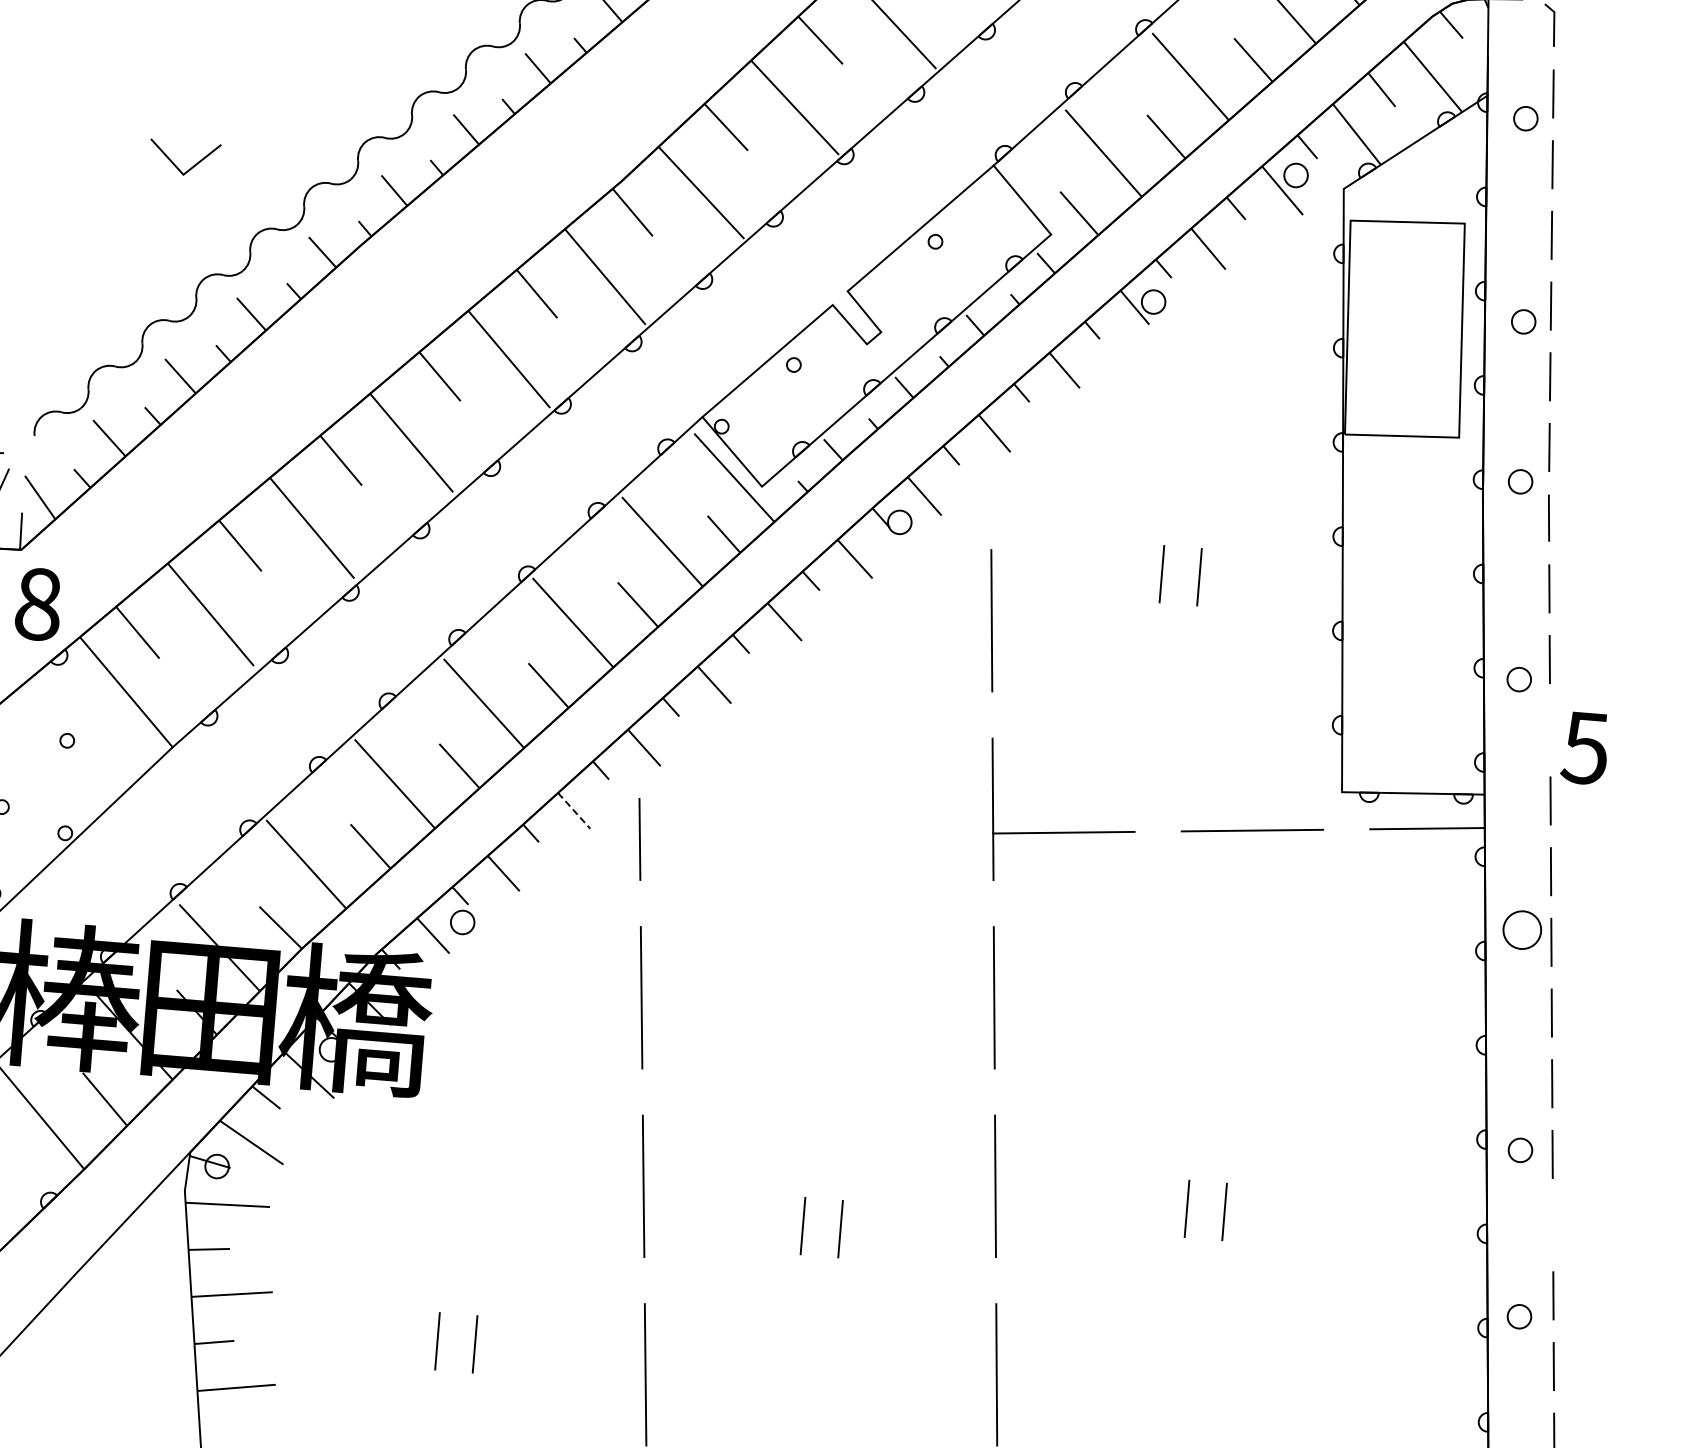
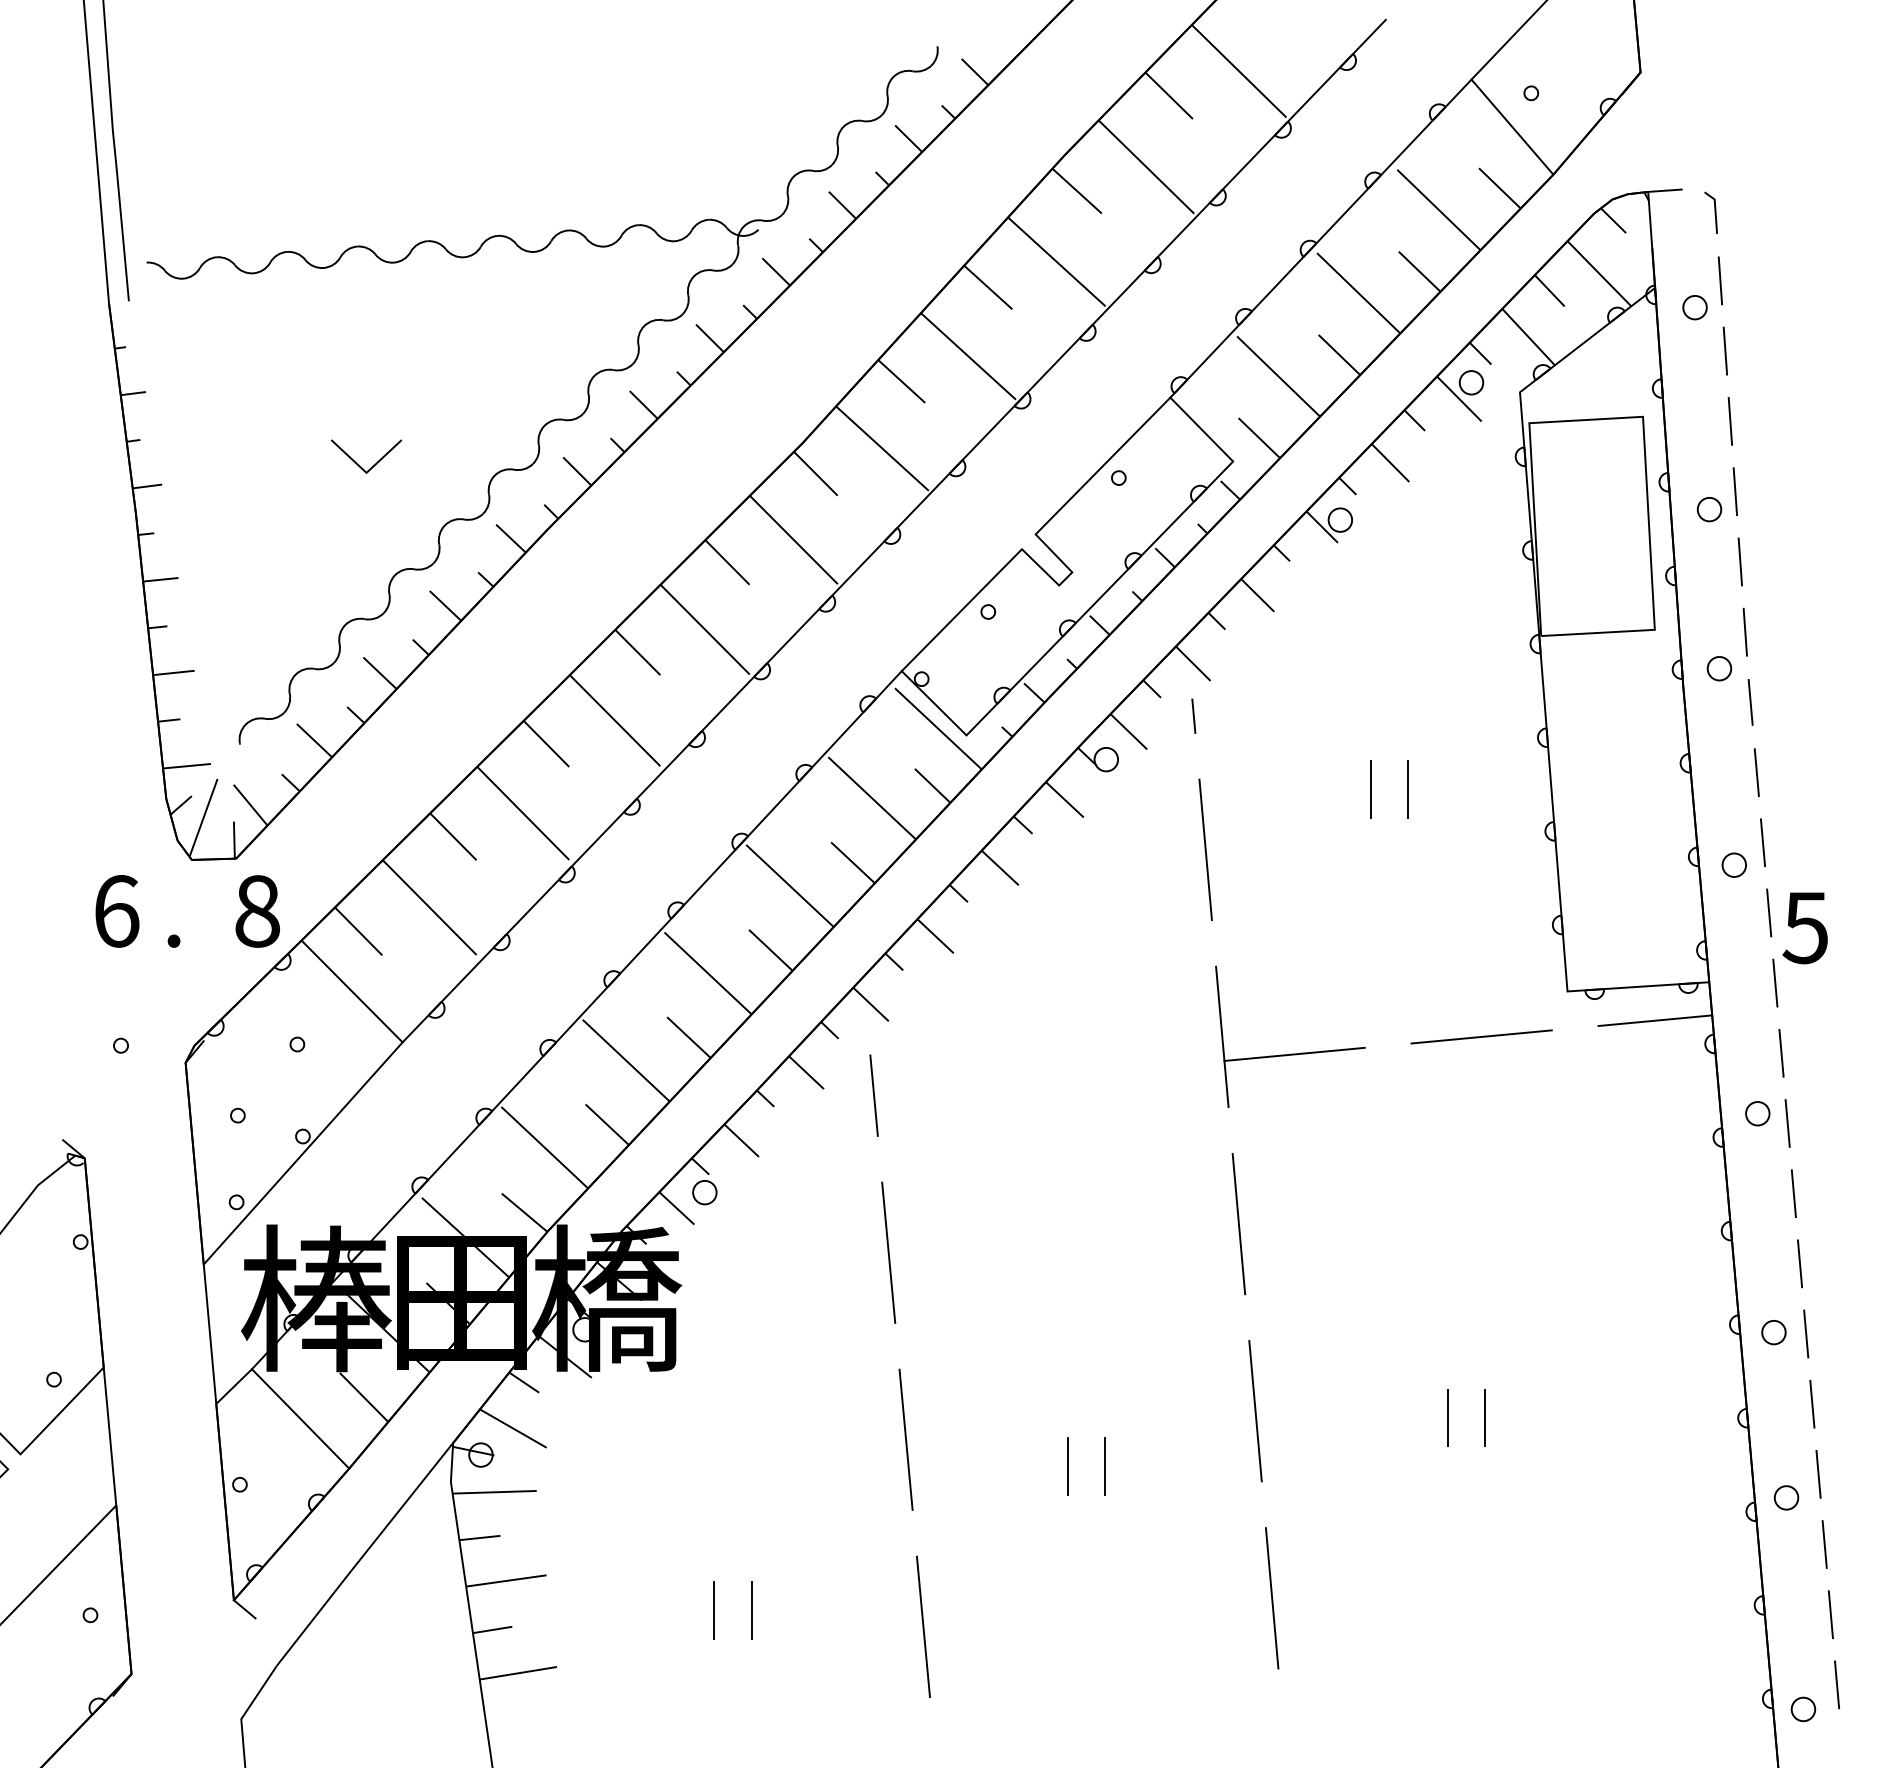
line: (990, 485) -> (1193, 715), added
line: (1550, 729) -> (1769, 912), added
line: (574, 810) -> (806, 1072), dashed -> solid
circle: (1522, 929) -> (1757, 1113), size x0.62
line: (1553, 1224) -> (1812, 1403), added

